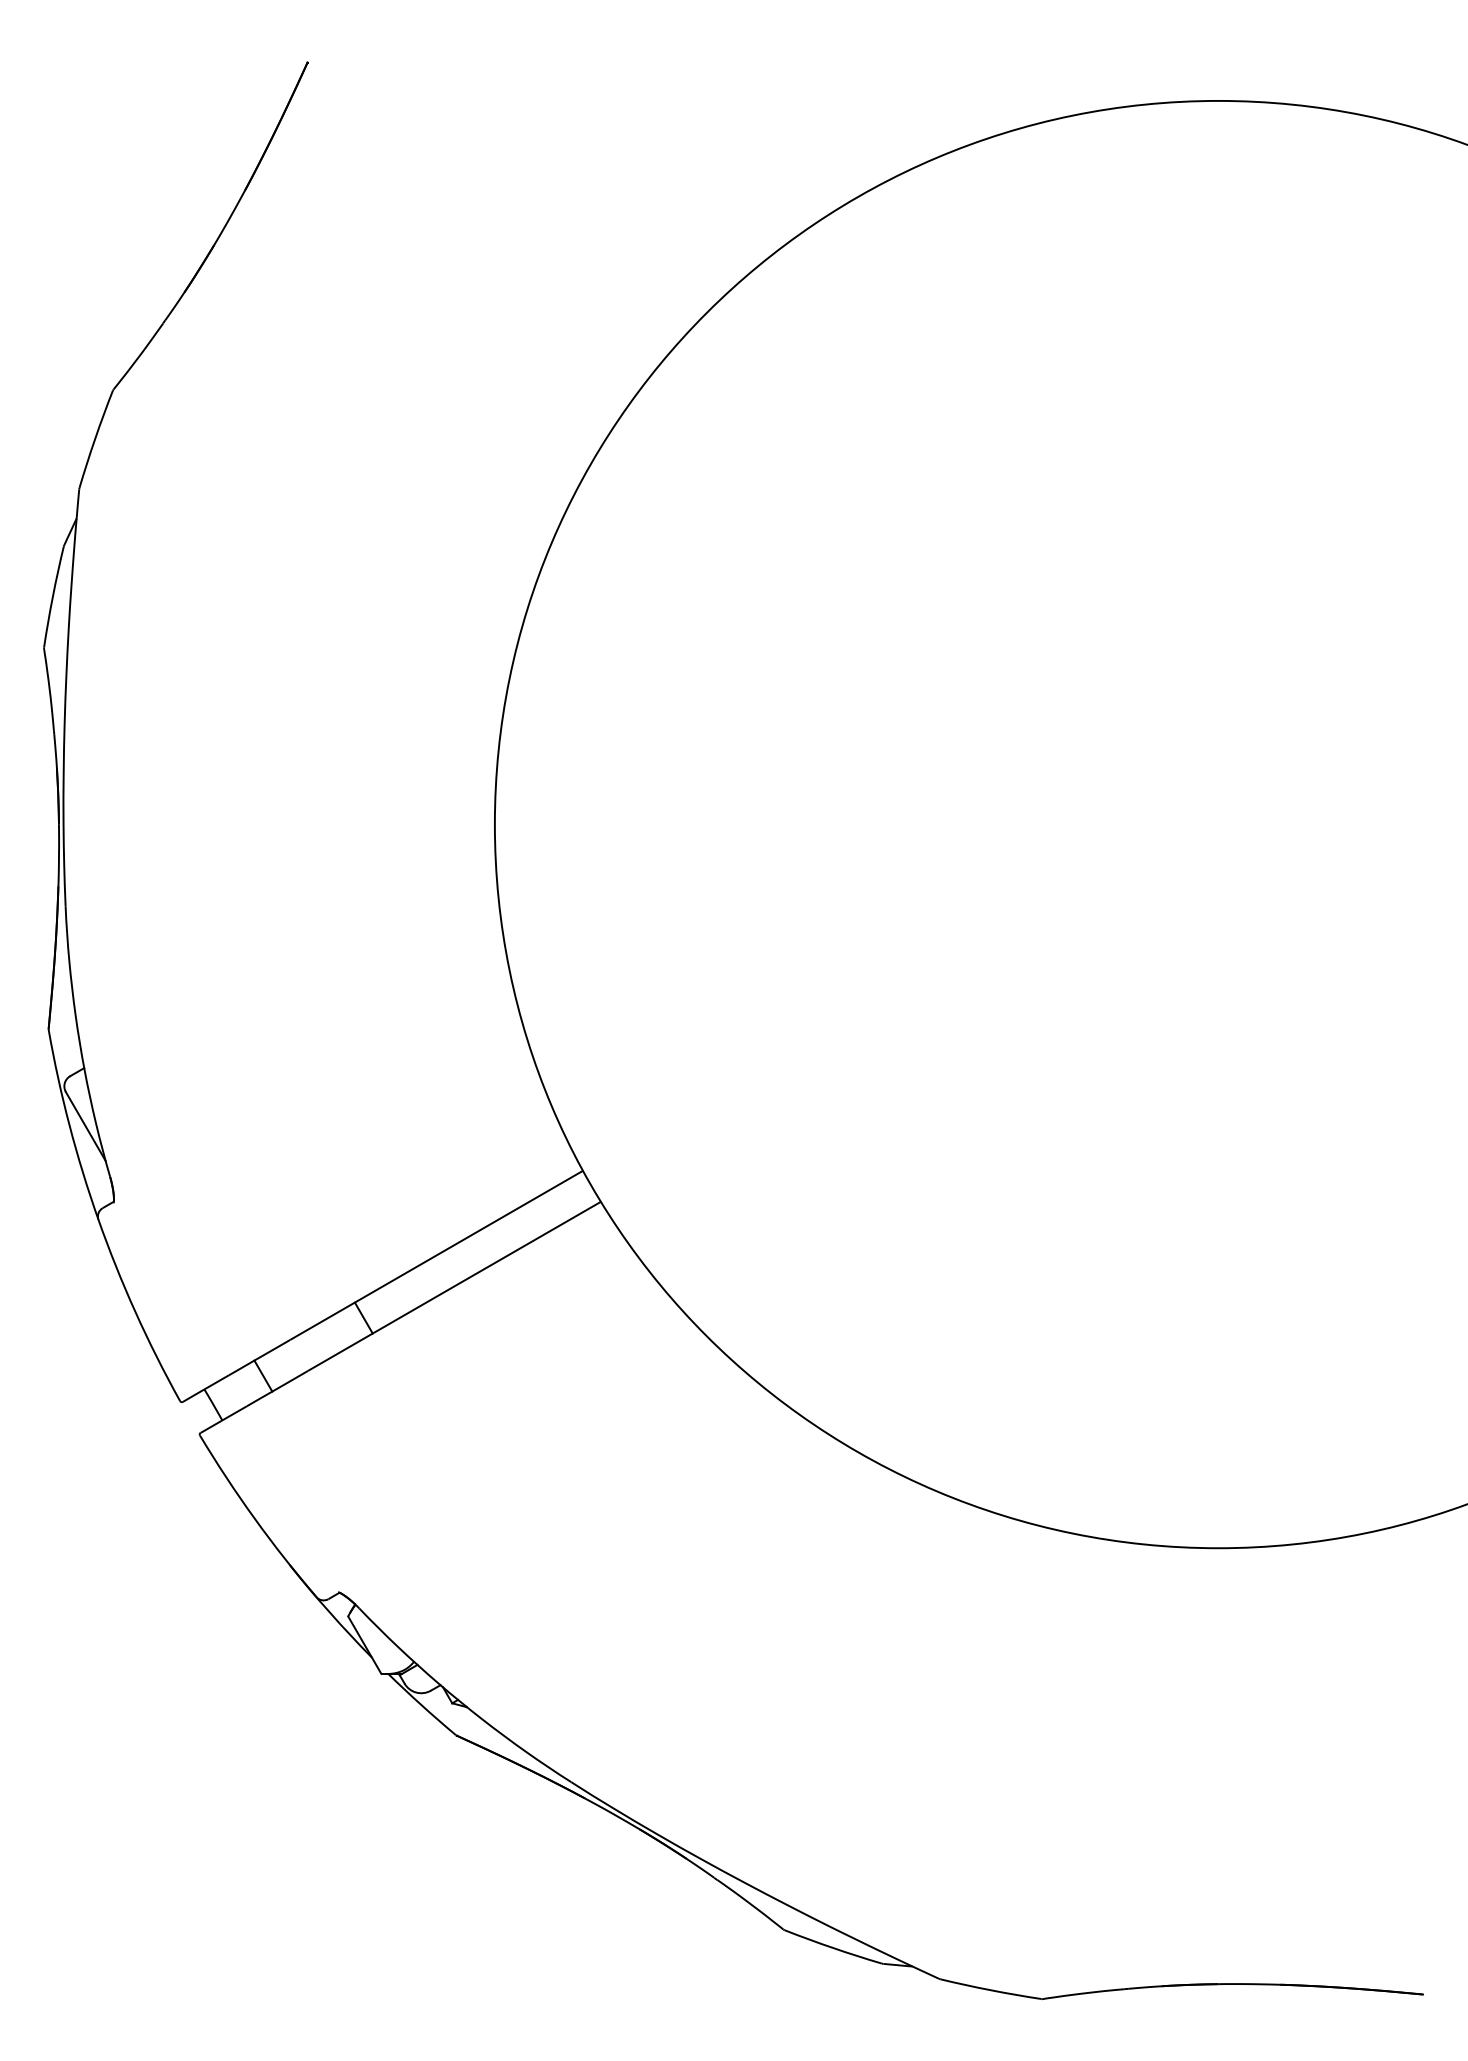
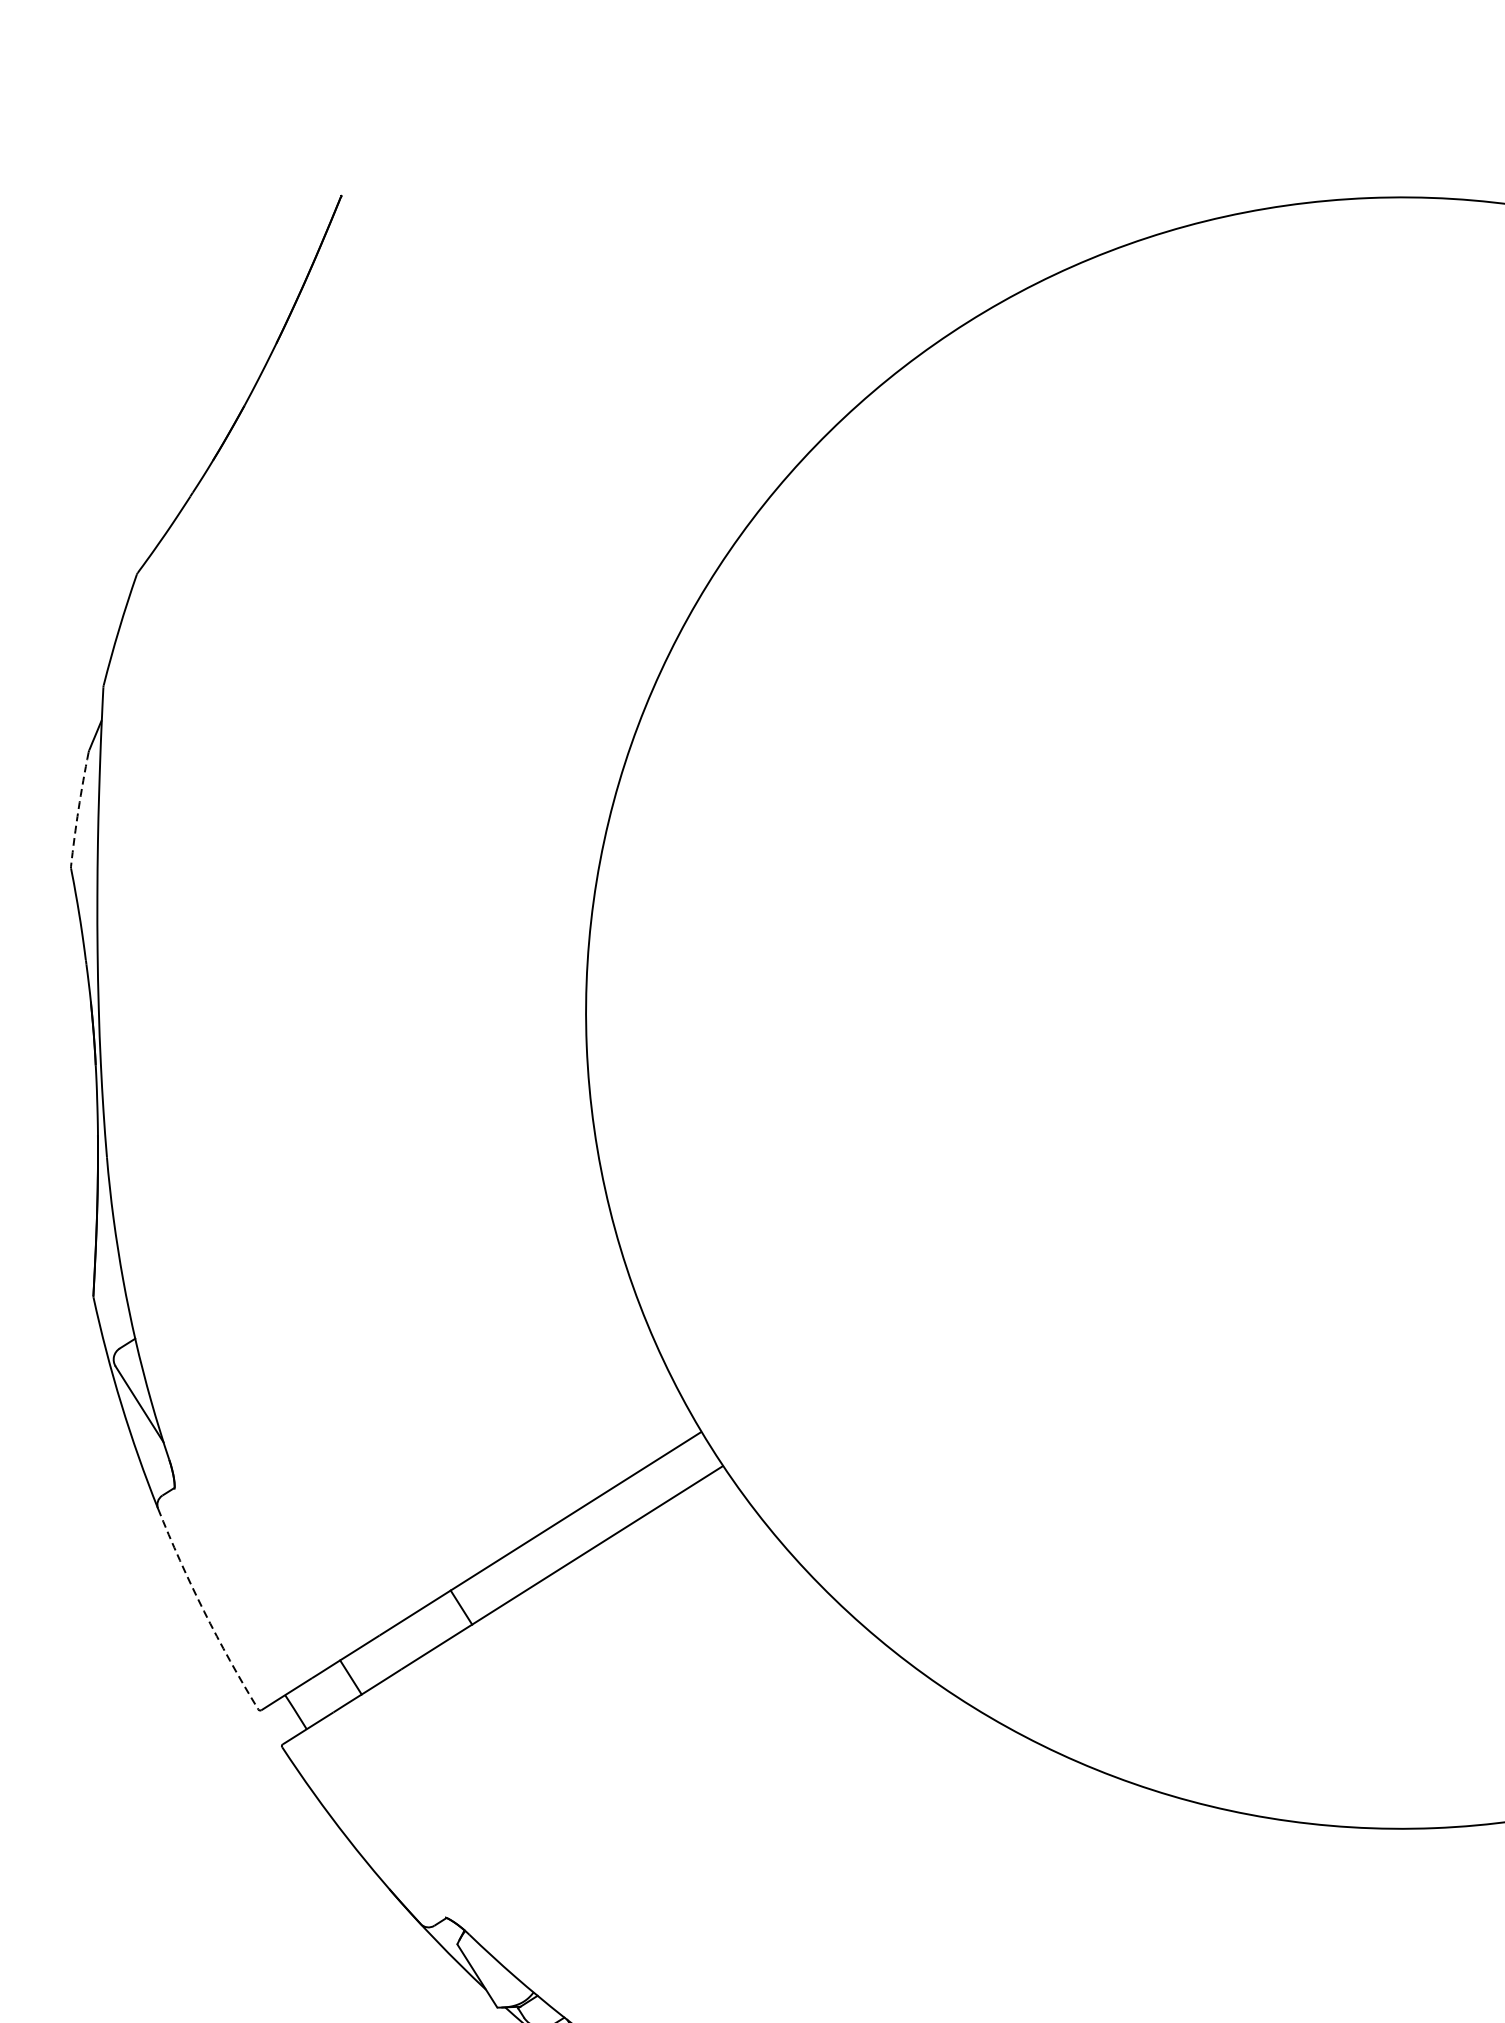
arc: (52, 596) -> (78, 808), solid -> dashed
arc: (135, 1312) -> (204, 1611), solid -> dashed

